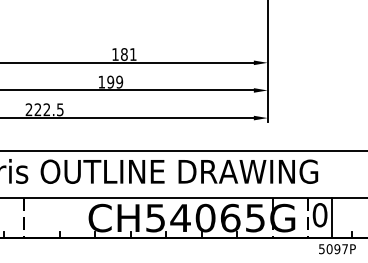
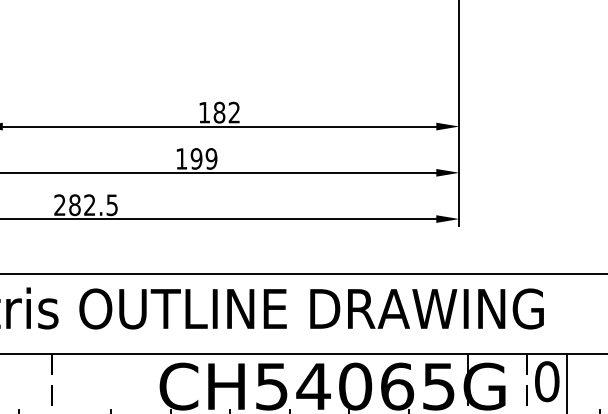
text: (133, 54) -> (234, 112), 181 -> 182
text: (37, 109) -> (74, 204), 222.5 -> 282.5

